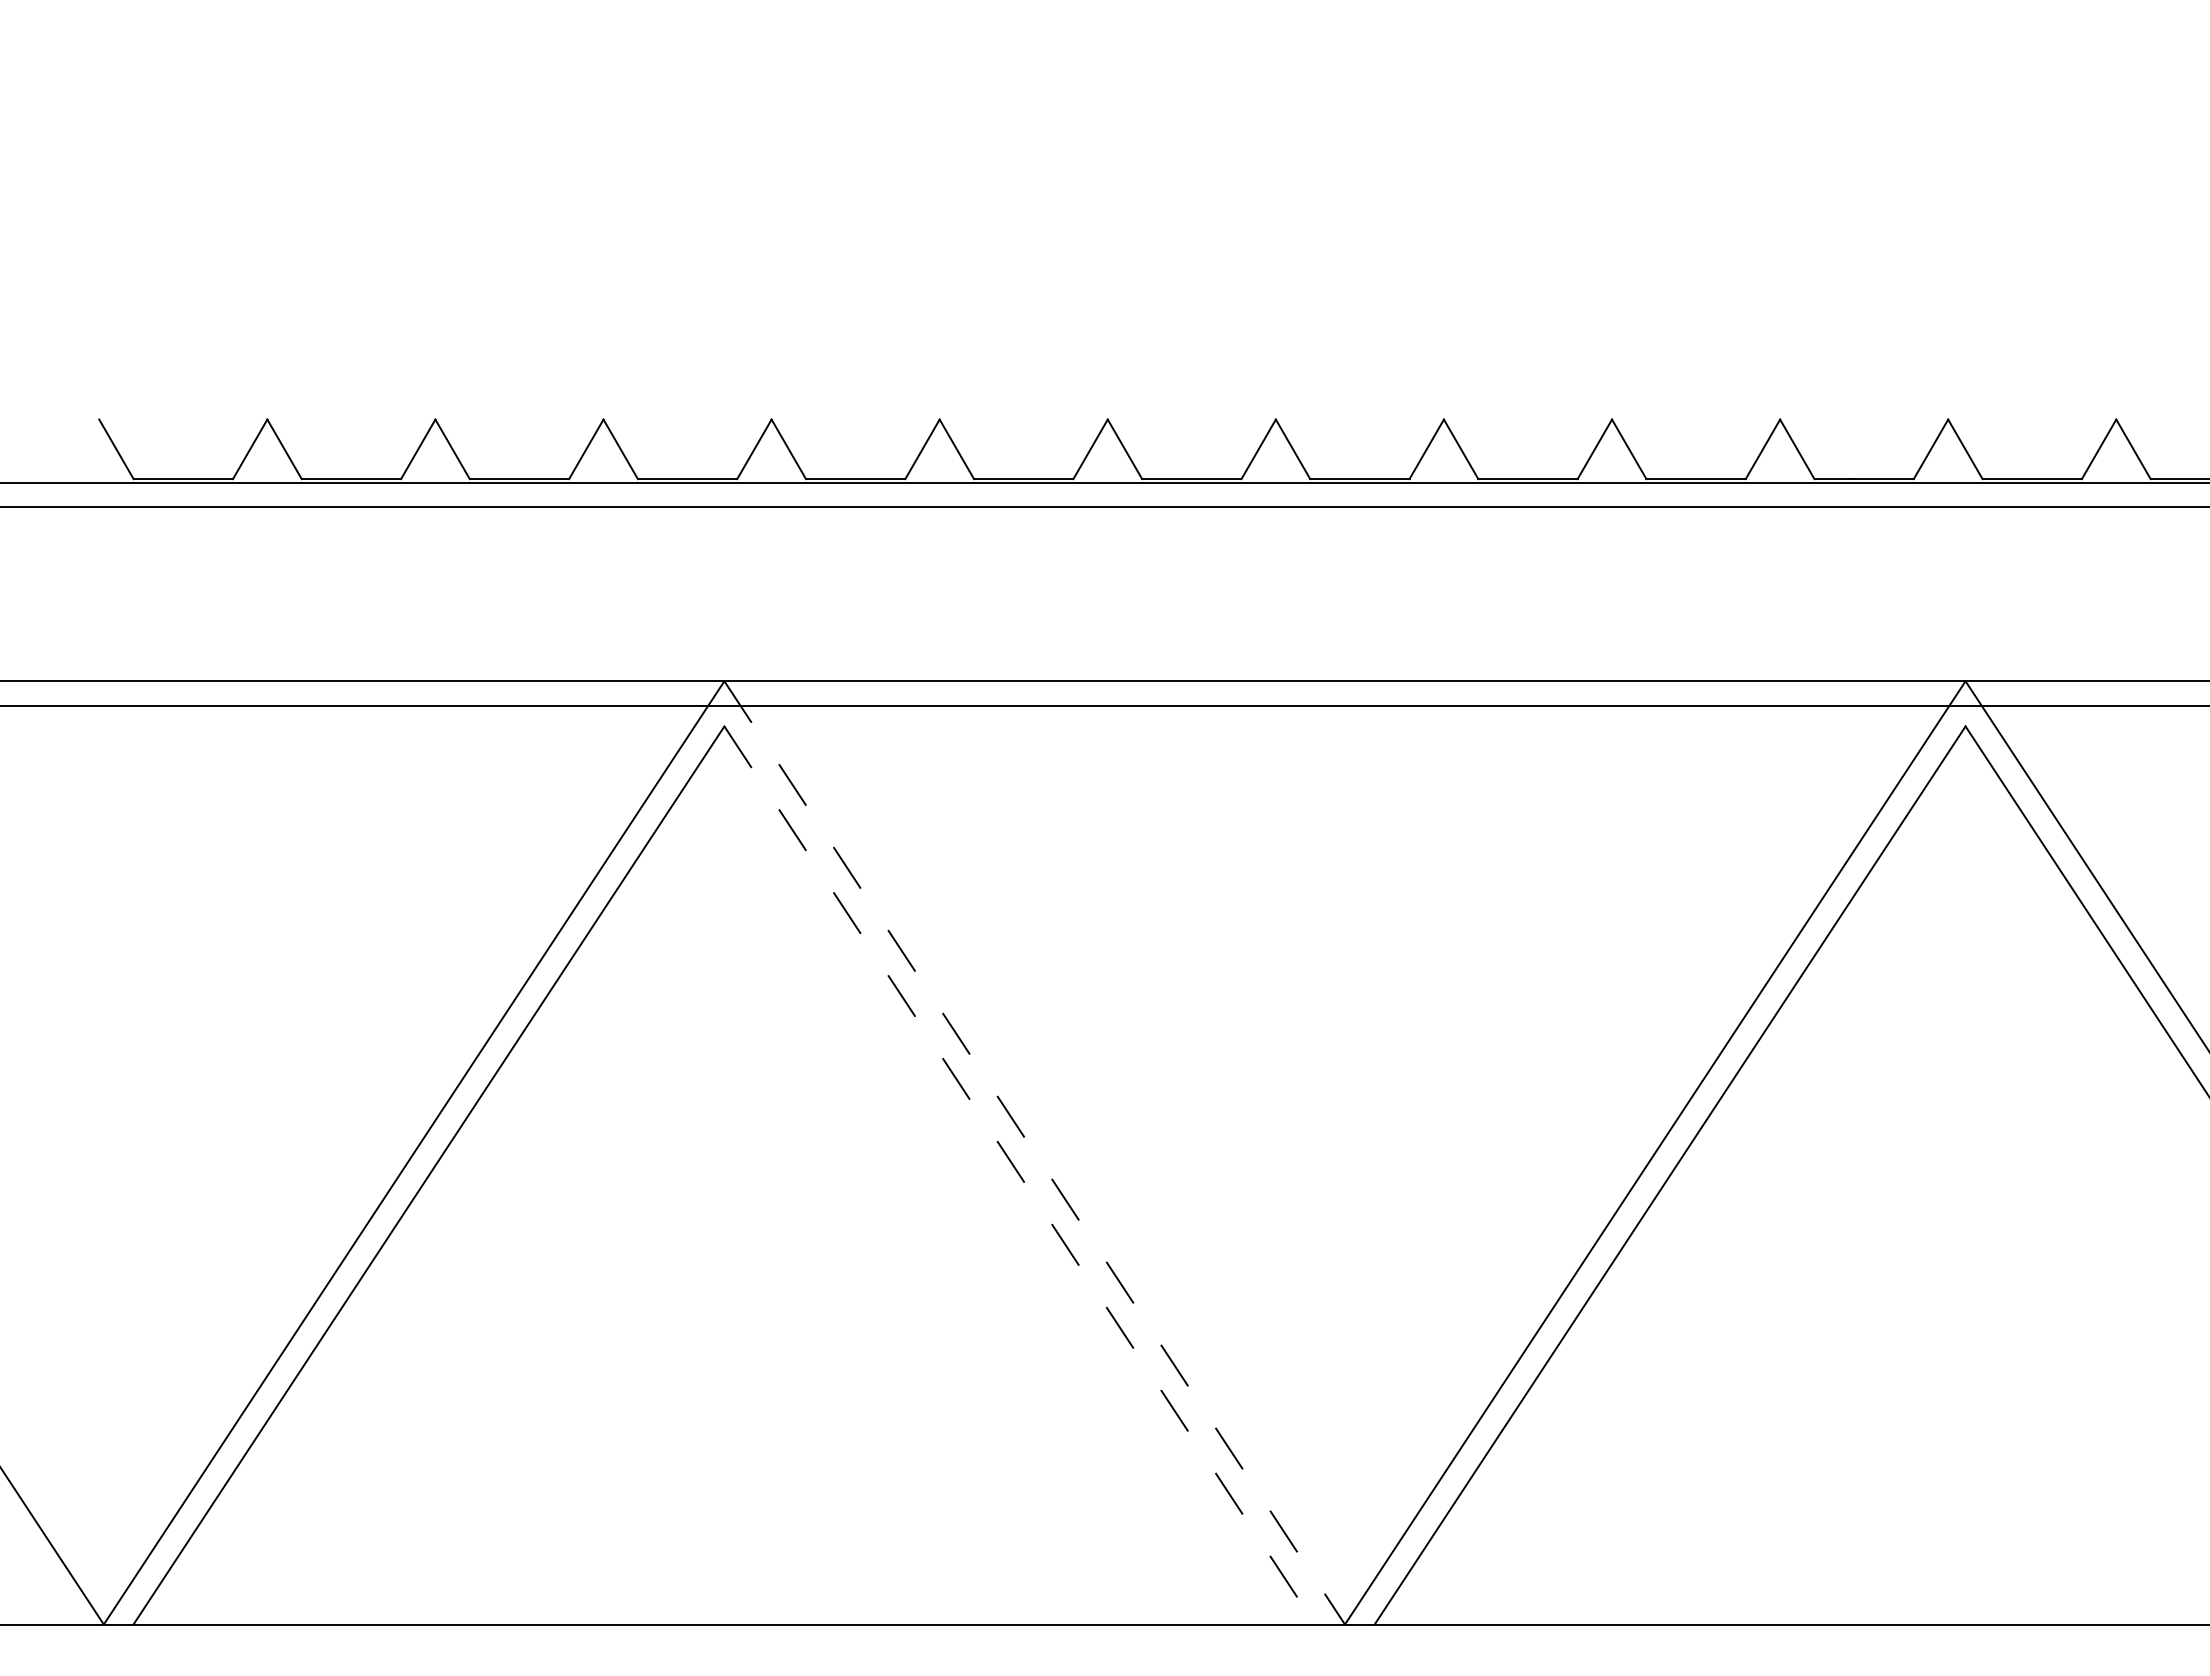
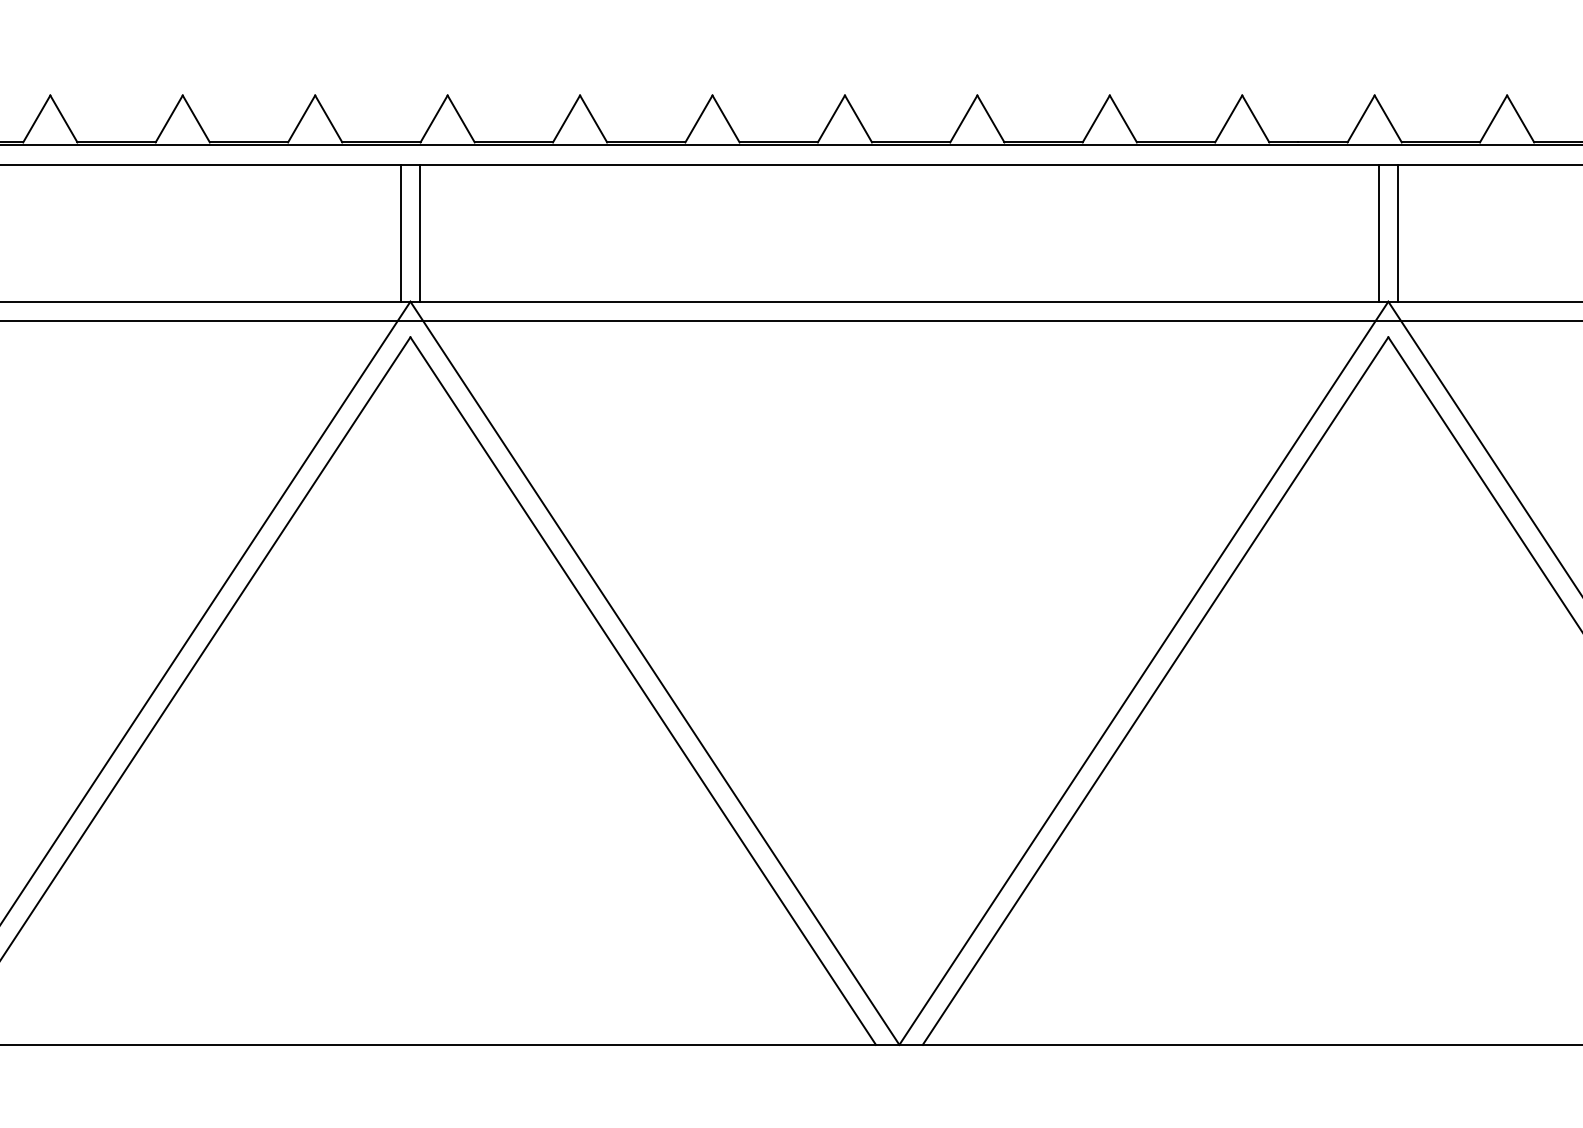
line: (712, 594) -> (401, 233), added
line: (736, 594) -> (419, 233), added
line: (1953, 594) -> (1378, 233), added
line: (1977, 594) -> (1397, 233), added
line: (1034, 1152) -> (654, 672), dashed -> solid
line: (1019, 1175) -> (642, 691), dashed -> solid

